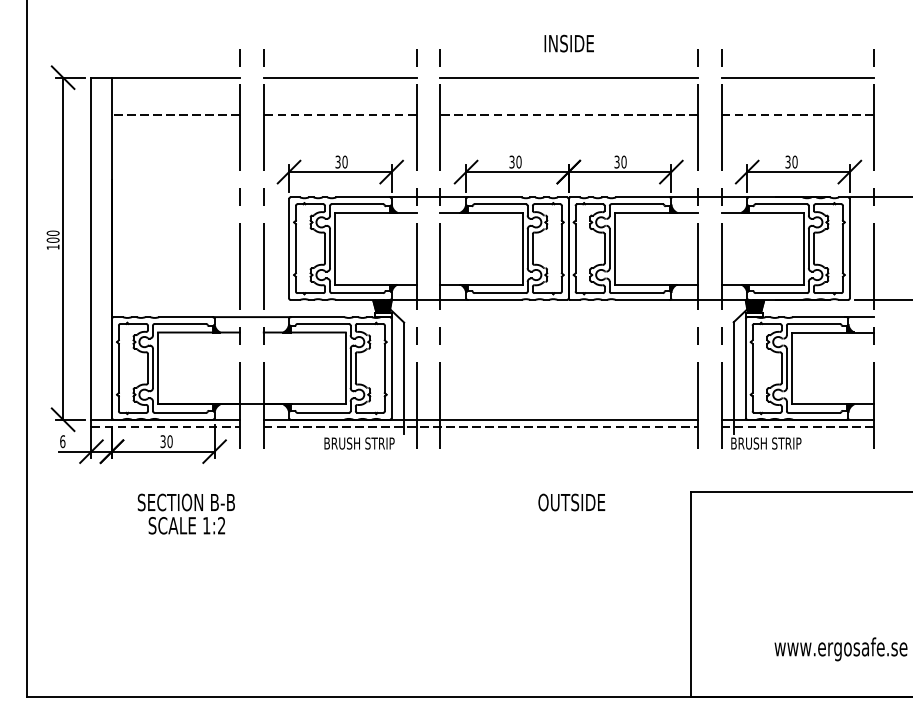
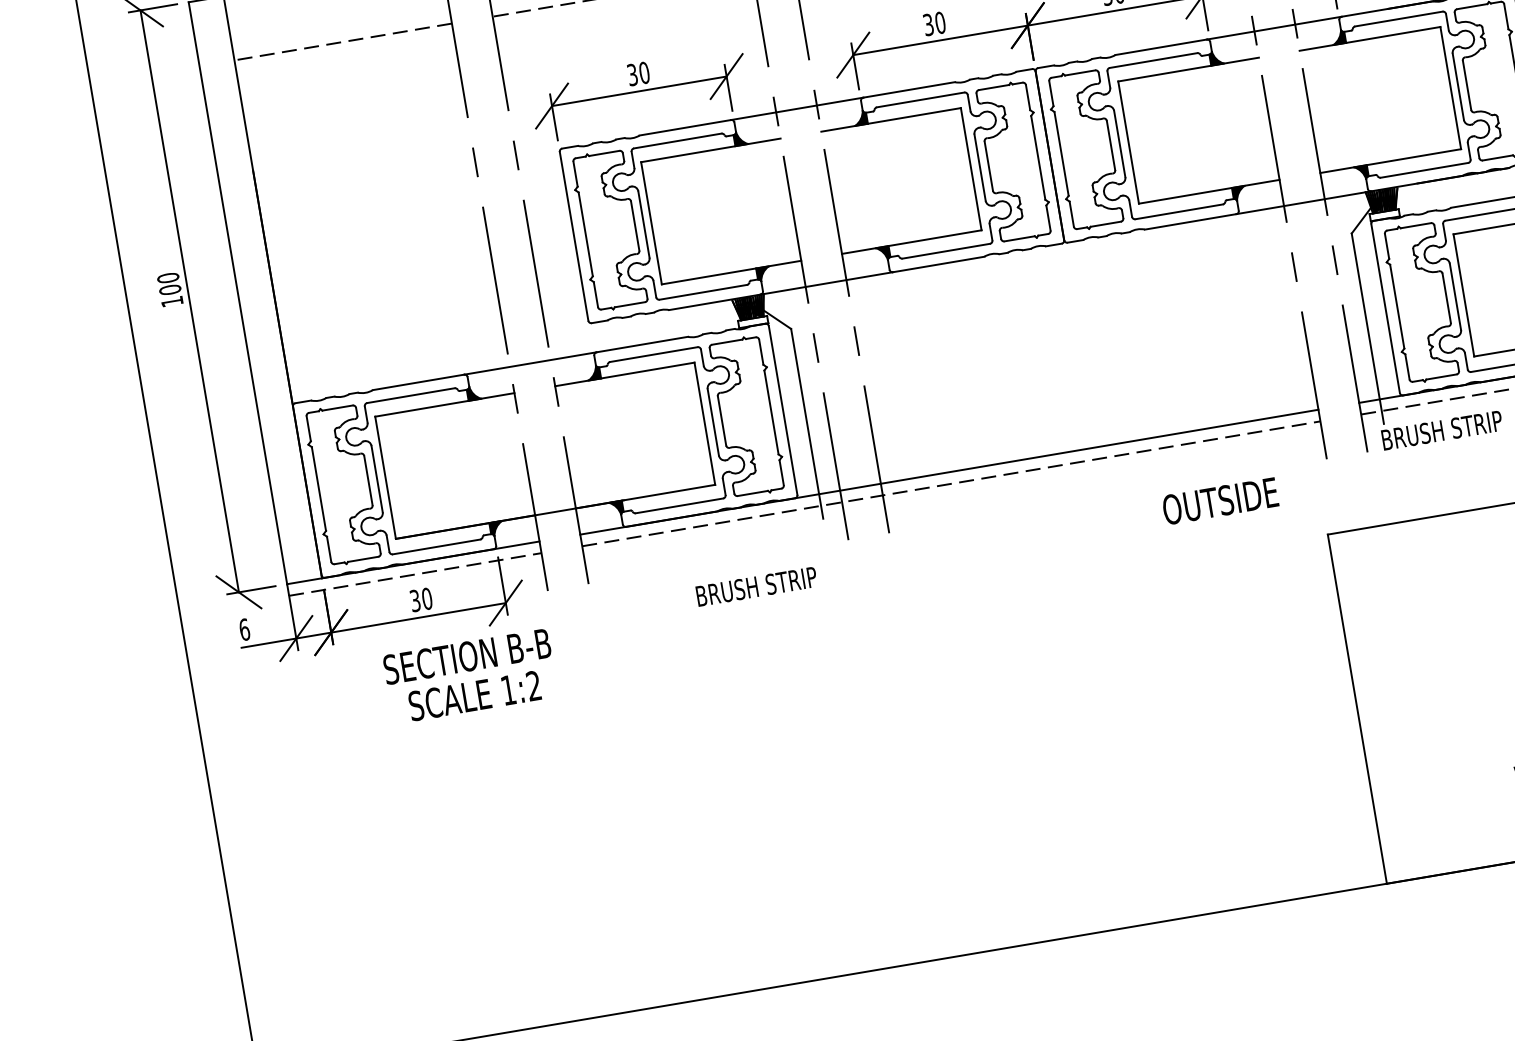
text: (359, 443) -> (756, 586), moved
text: (571, 502) -> (1219, 501), moved
text: (185, 513) -> (468, 675), moved

